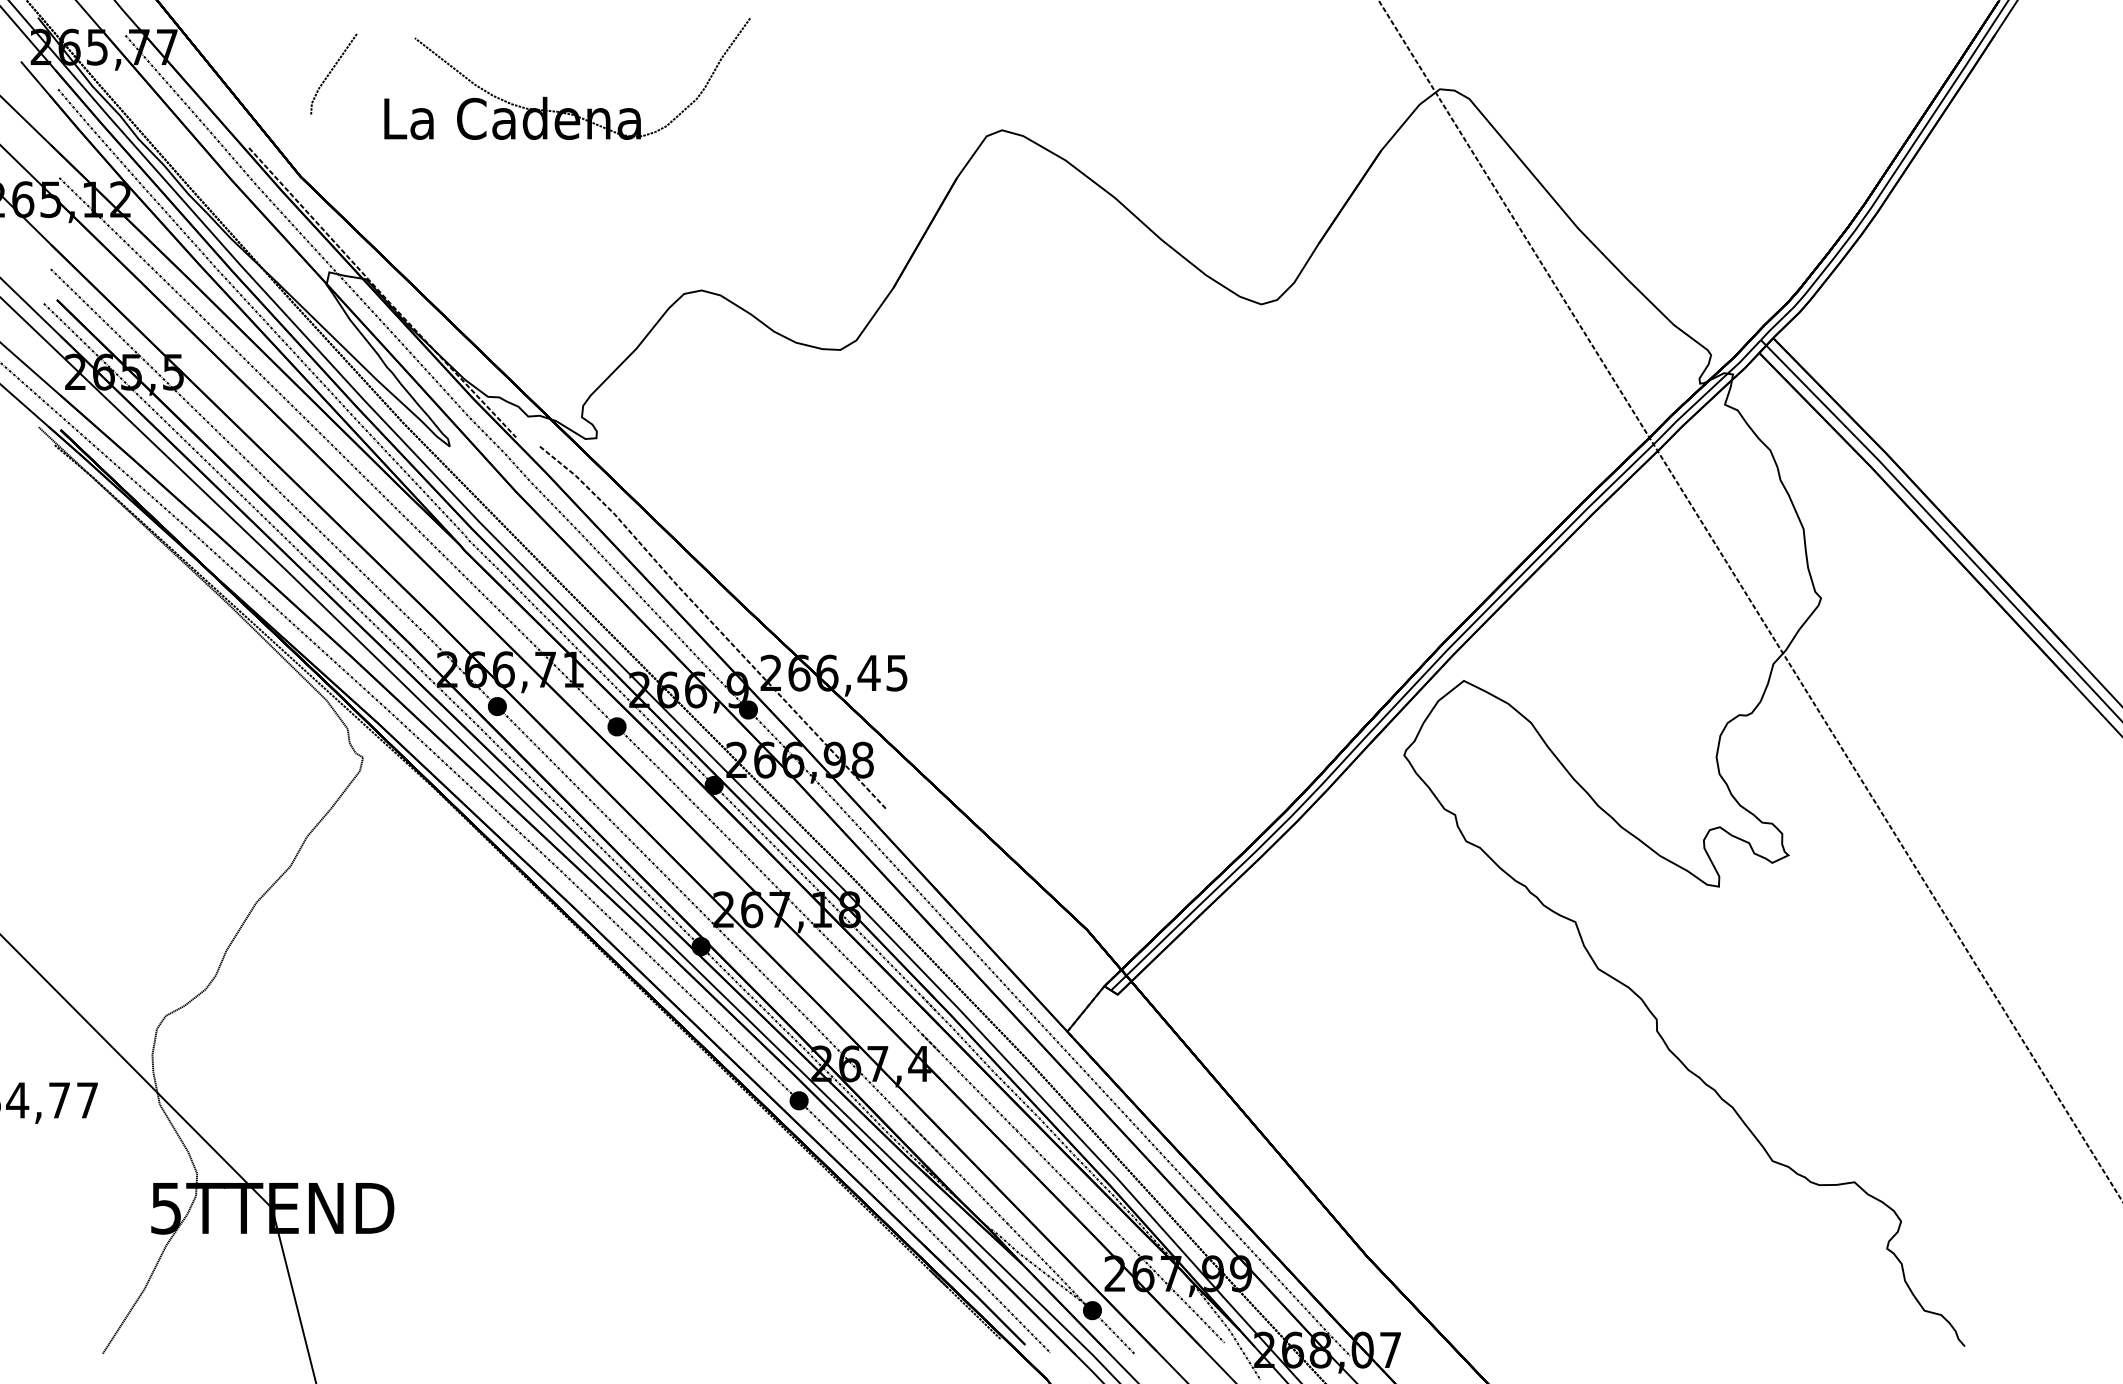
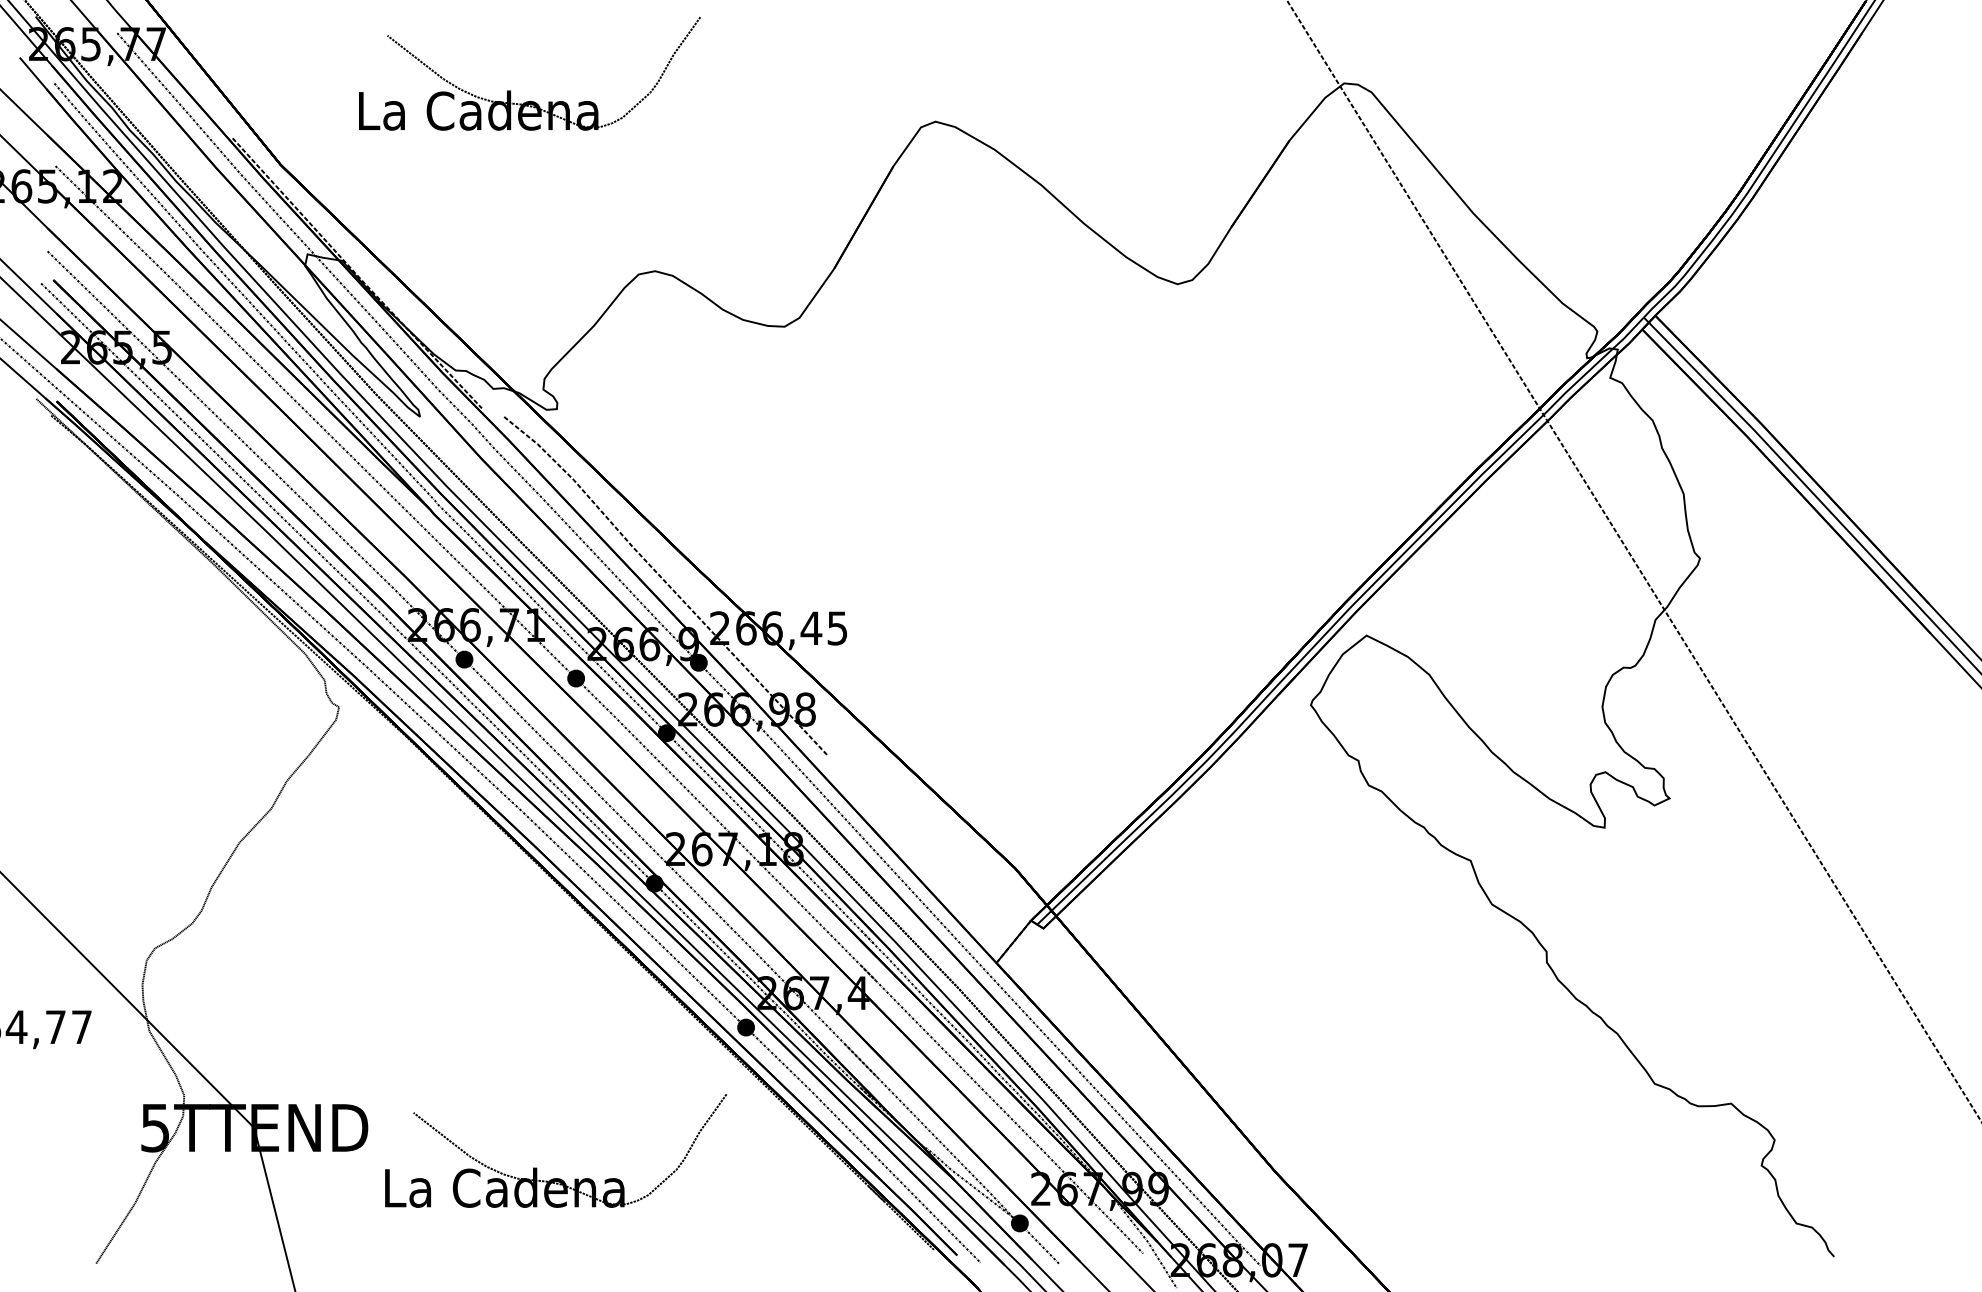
line: (331, 72) -> (309, 67), removed
part: (575, 1251) -> (537, 1168), added

